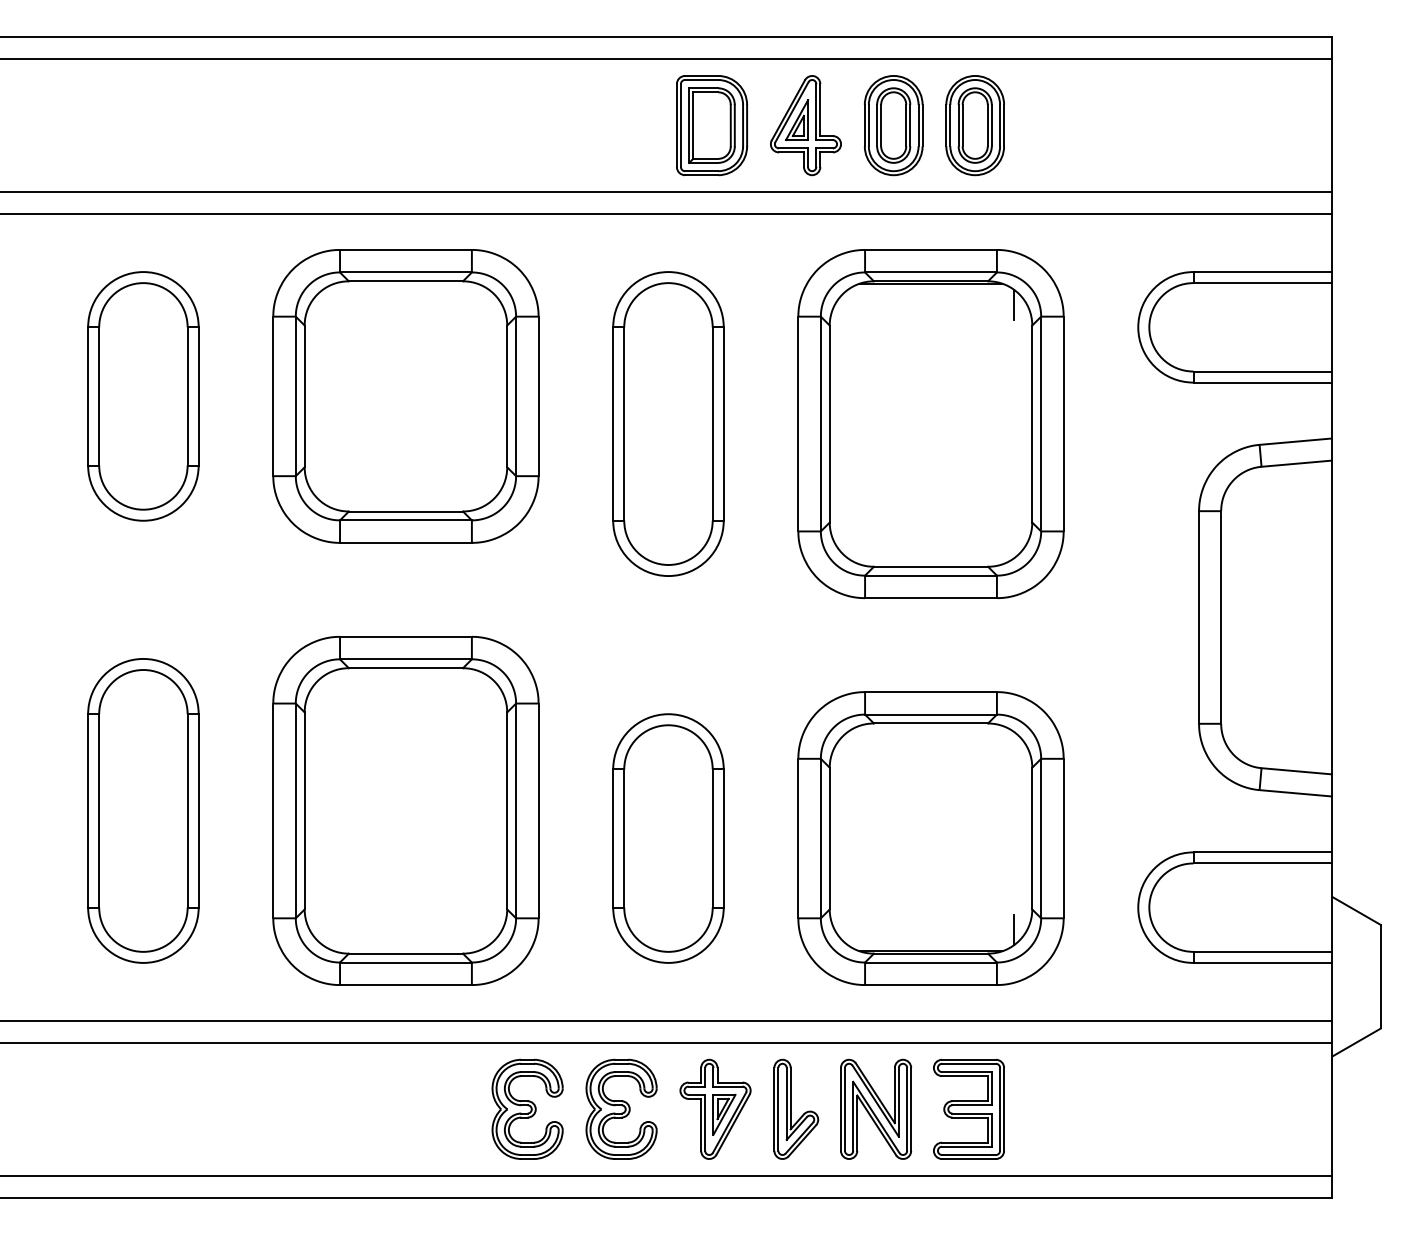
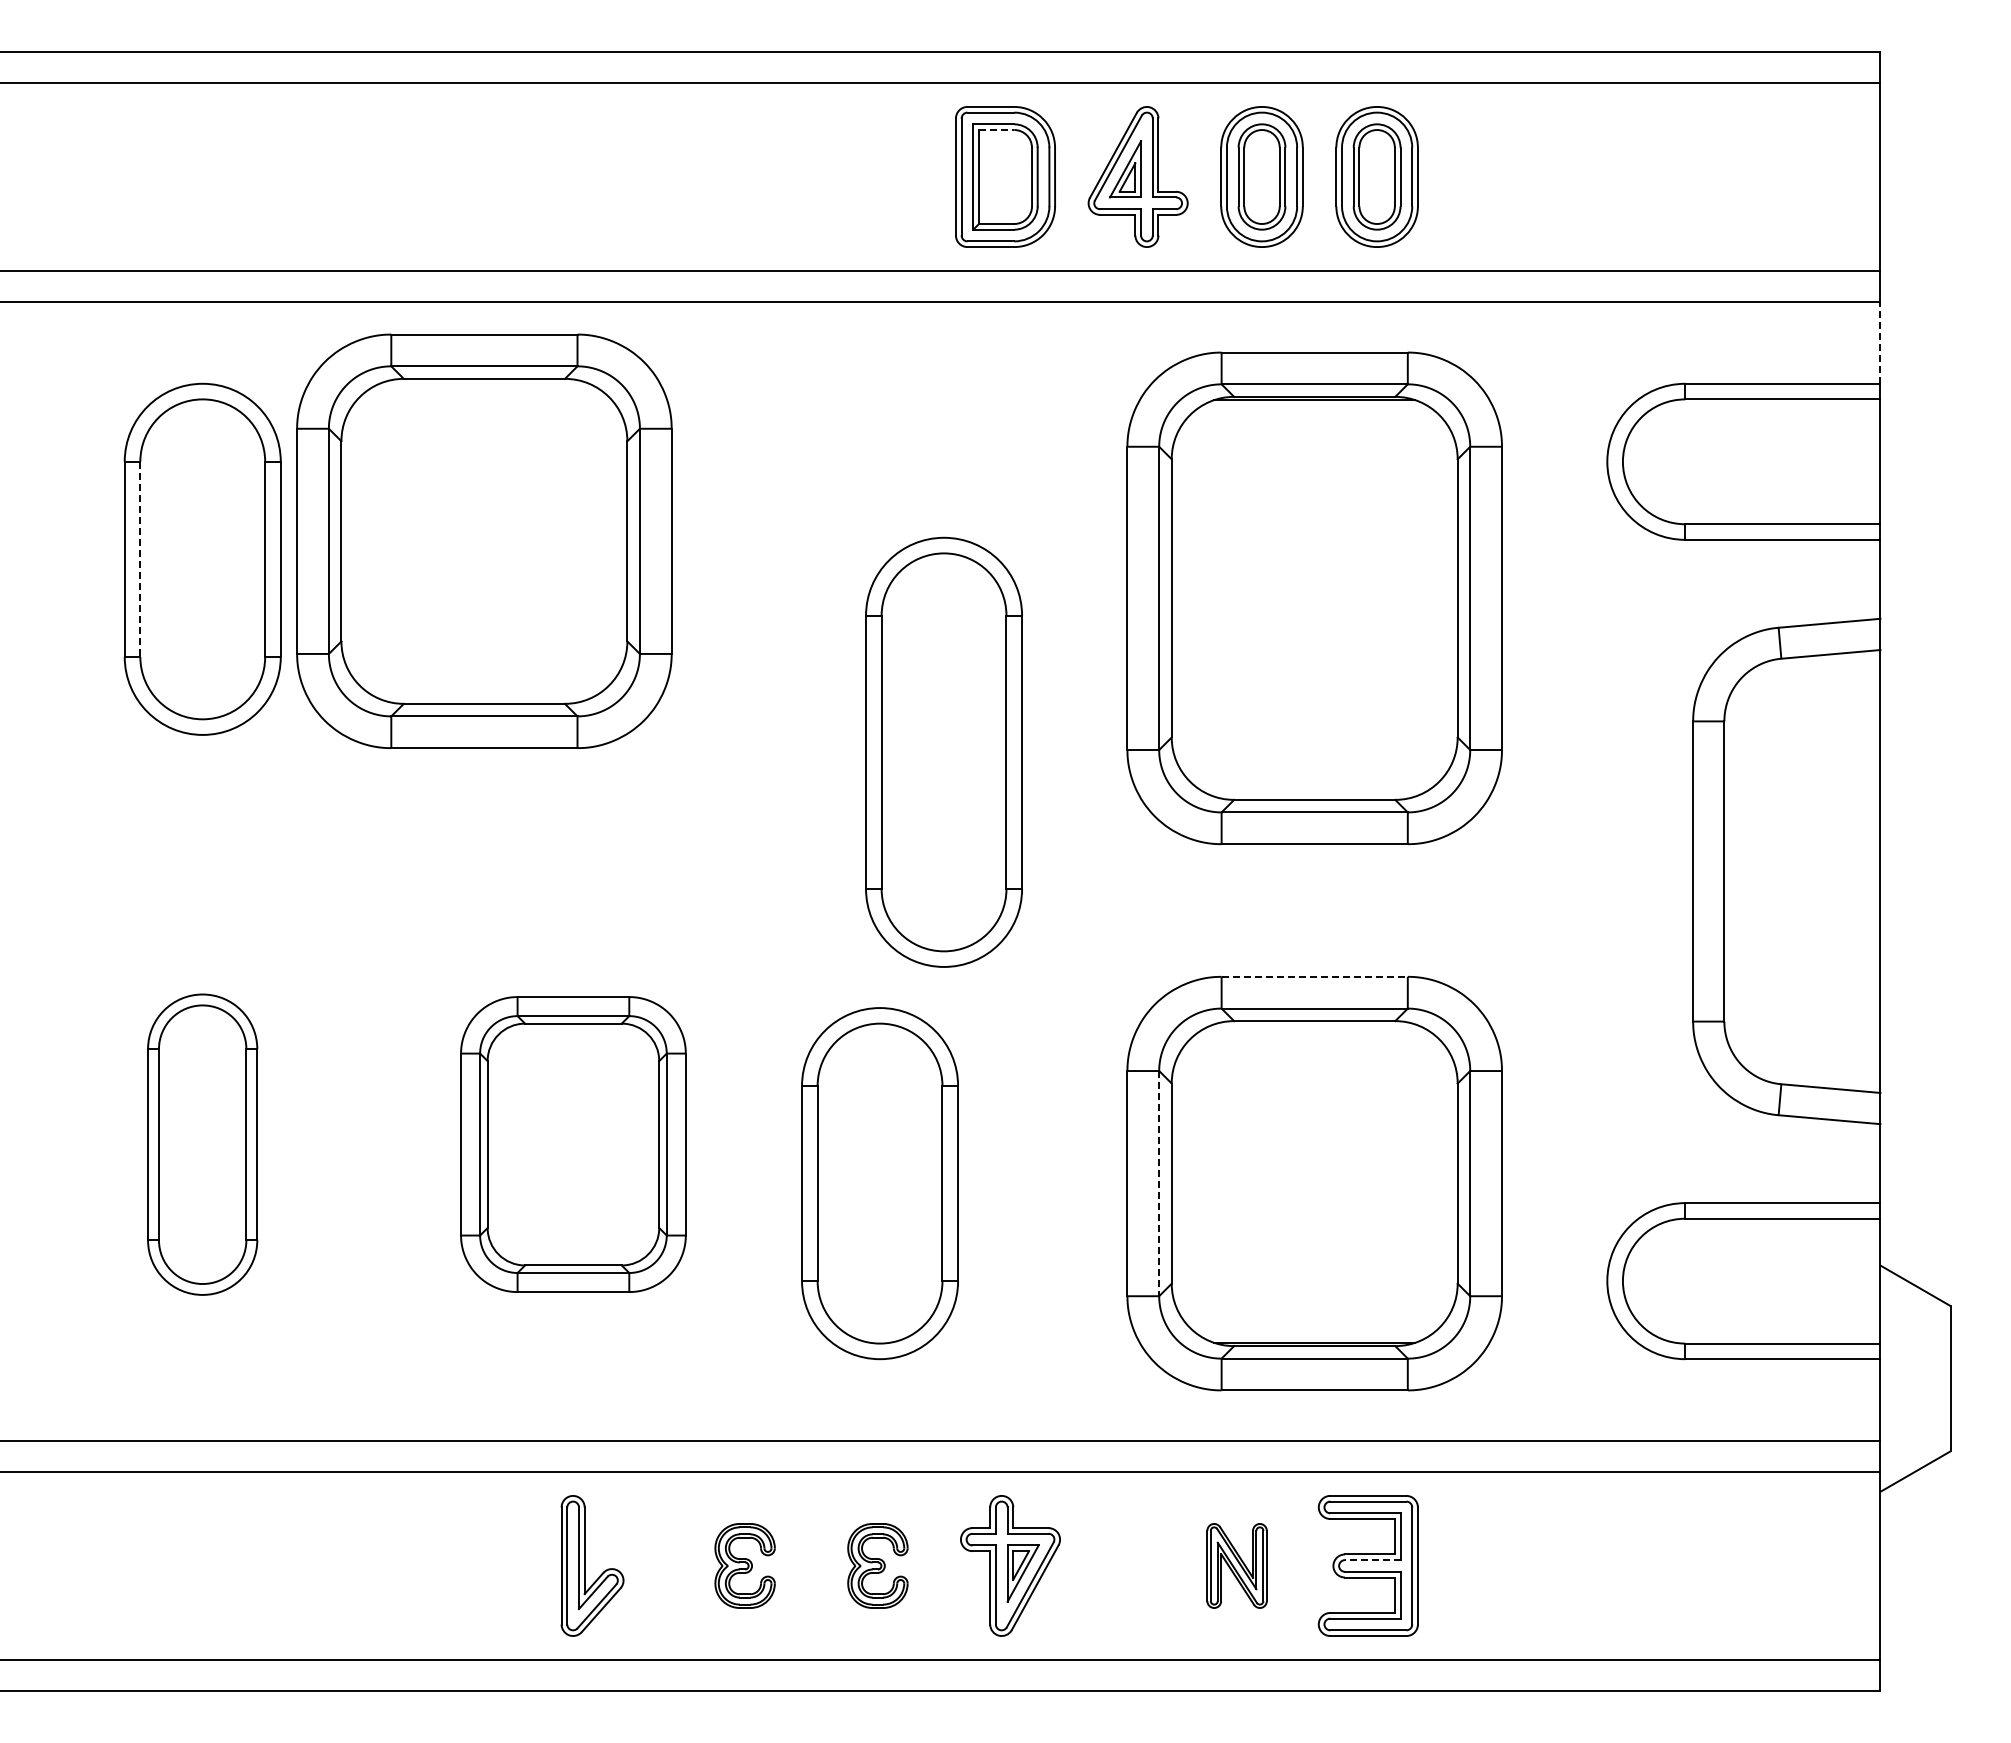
line: (705, 92) -> (996, 130), solid -> dashed
line: (1331, 242) -> (1880, 342), solid -> dashed
line: (1014, 305) -> (1432, 430), removed
part: (406, 395) -> (484, 540), moved
line: (99, 396) -> (140, 559), solid -> dashed
part: (668, 423) -> (943, 751), moved
line: (931, 691) -> (1315, 976), solid -> dashed
part: (143, 810) -> (202, 1144), size x0.7
part: (406, 810) -> (573, 1144), size x0.6
part: (668, 838) -> (879, 1183), moved
line: (821, 838) -> (1159, 1183), solid -> dashed
line: (1014, 929) -> (1432, 1312), removed
line: (971, 1105) -> (1372, 1560), solid -> dashed
part: (527, 1109) -> (744, 1565), size x0.6
part: (621, 1109) -> (877, 1565), size x0.6
part: (791, 1109) -> (585, 1565), moved
part: (875, 1109) -> (1236, 1565), size x0.6

